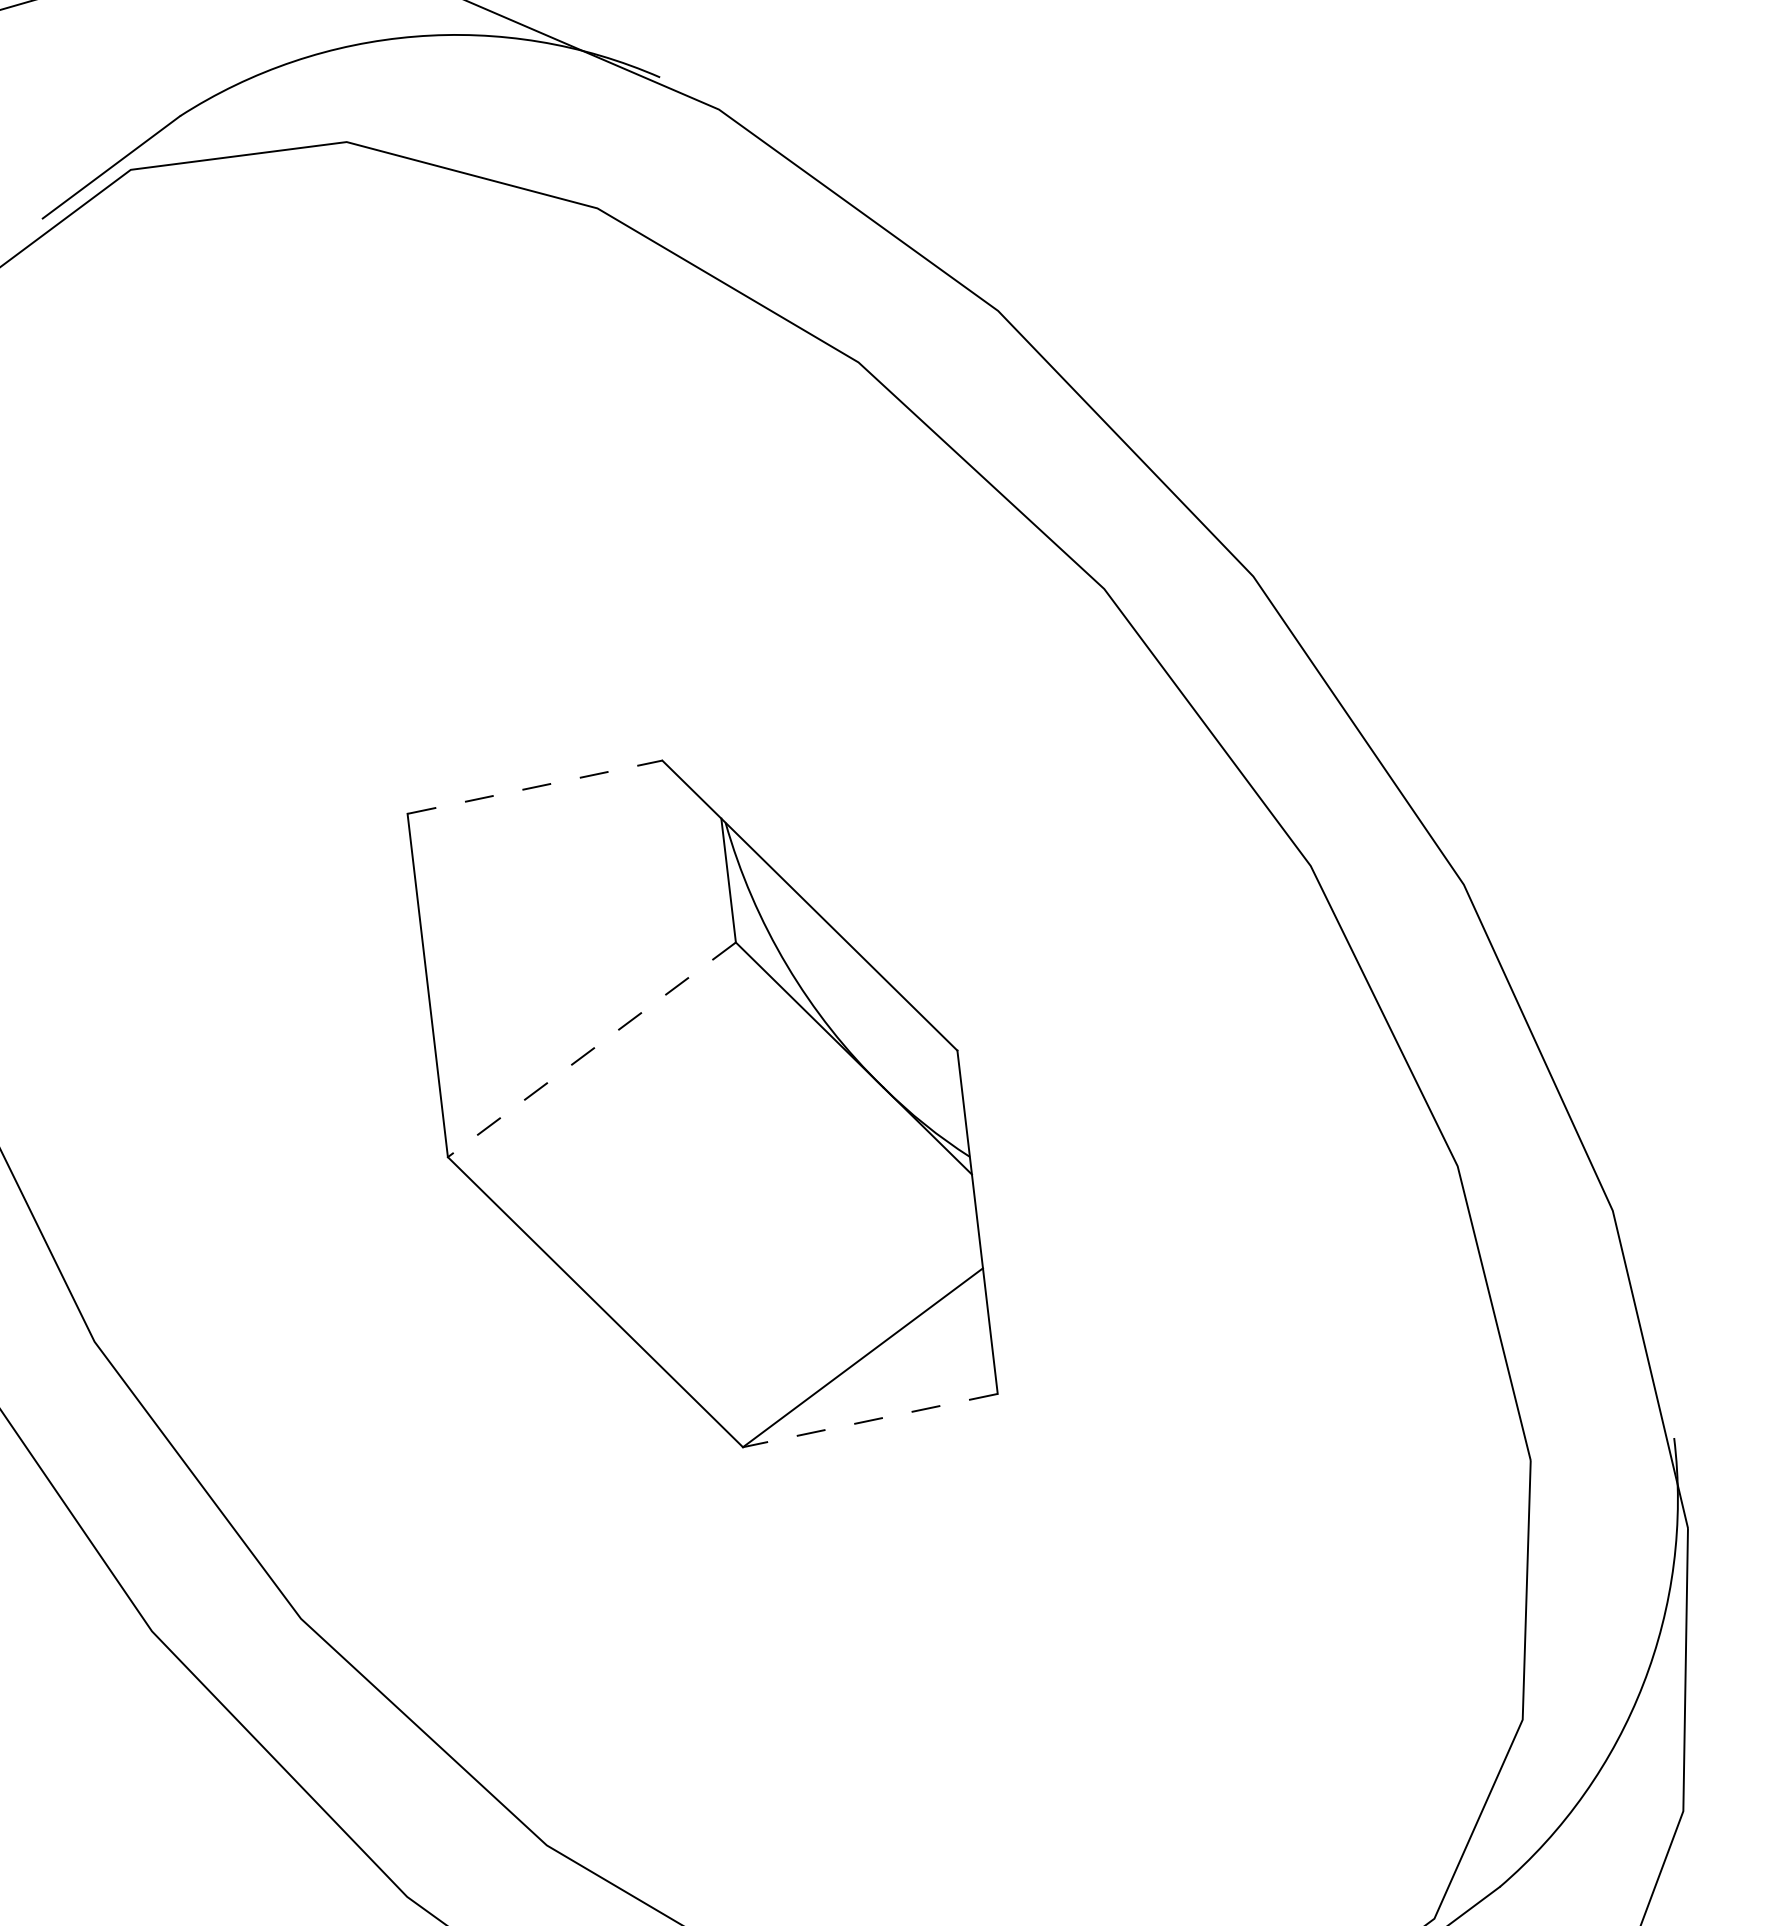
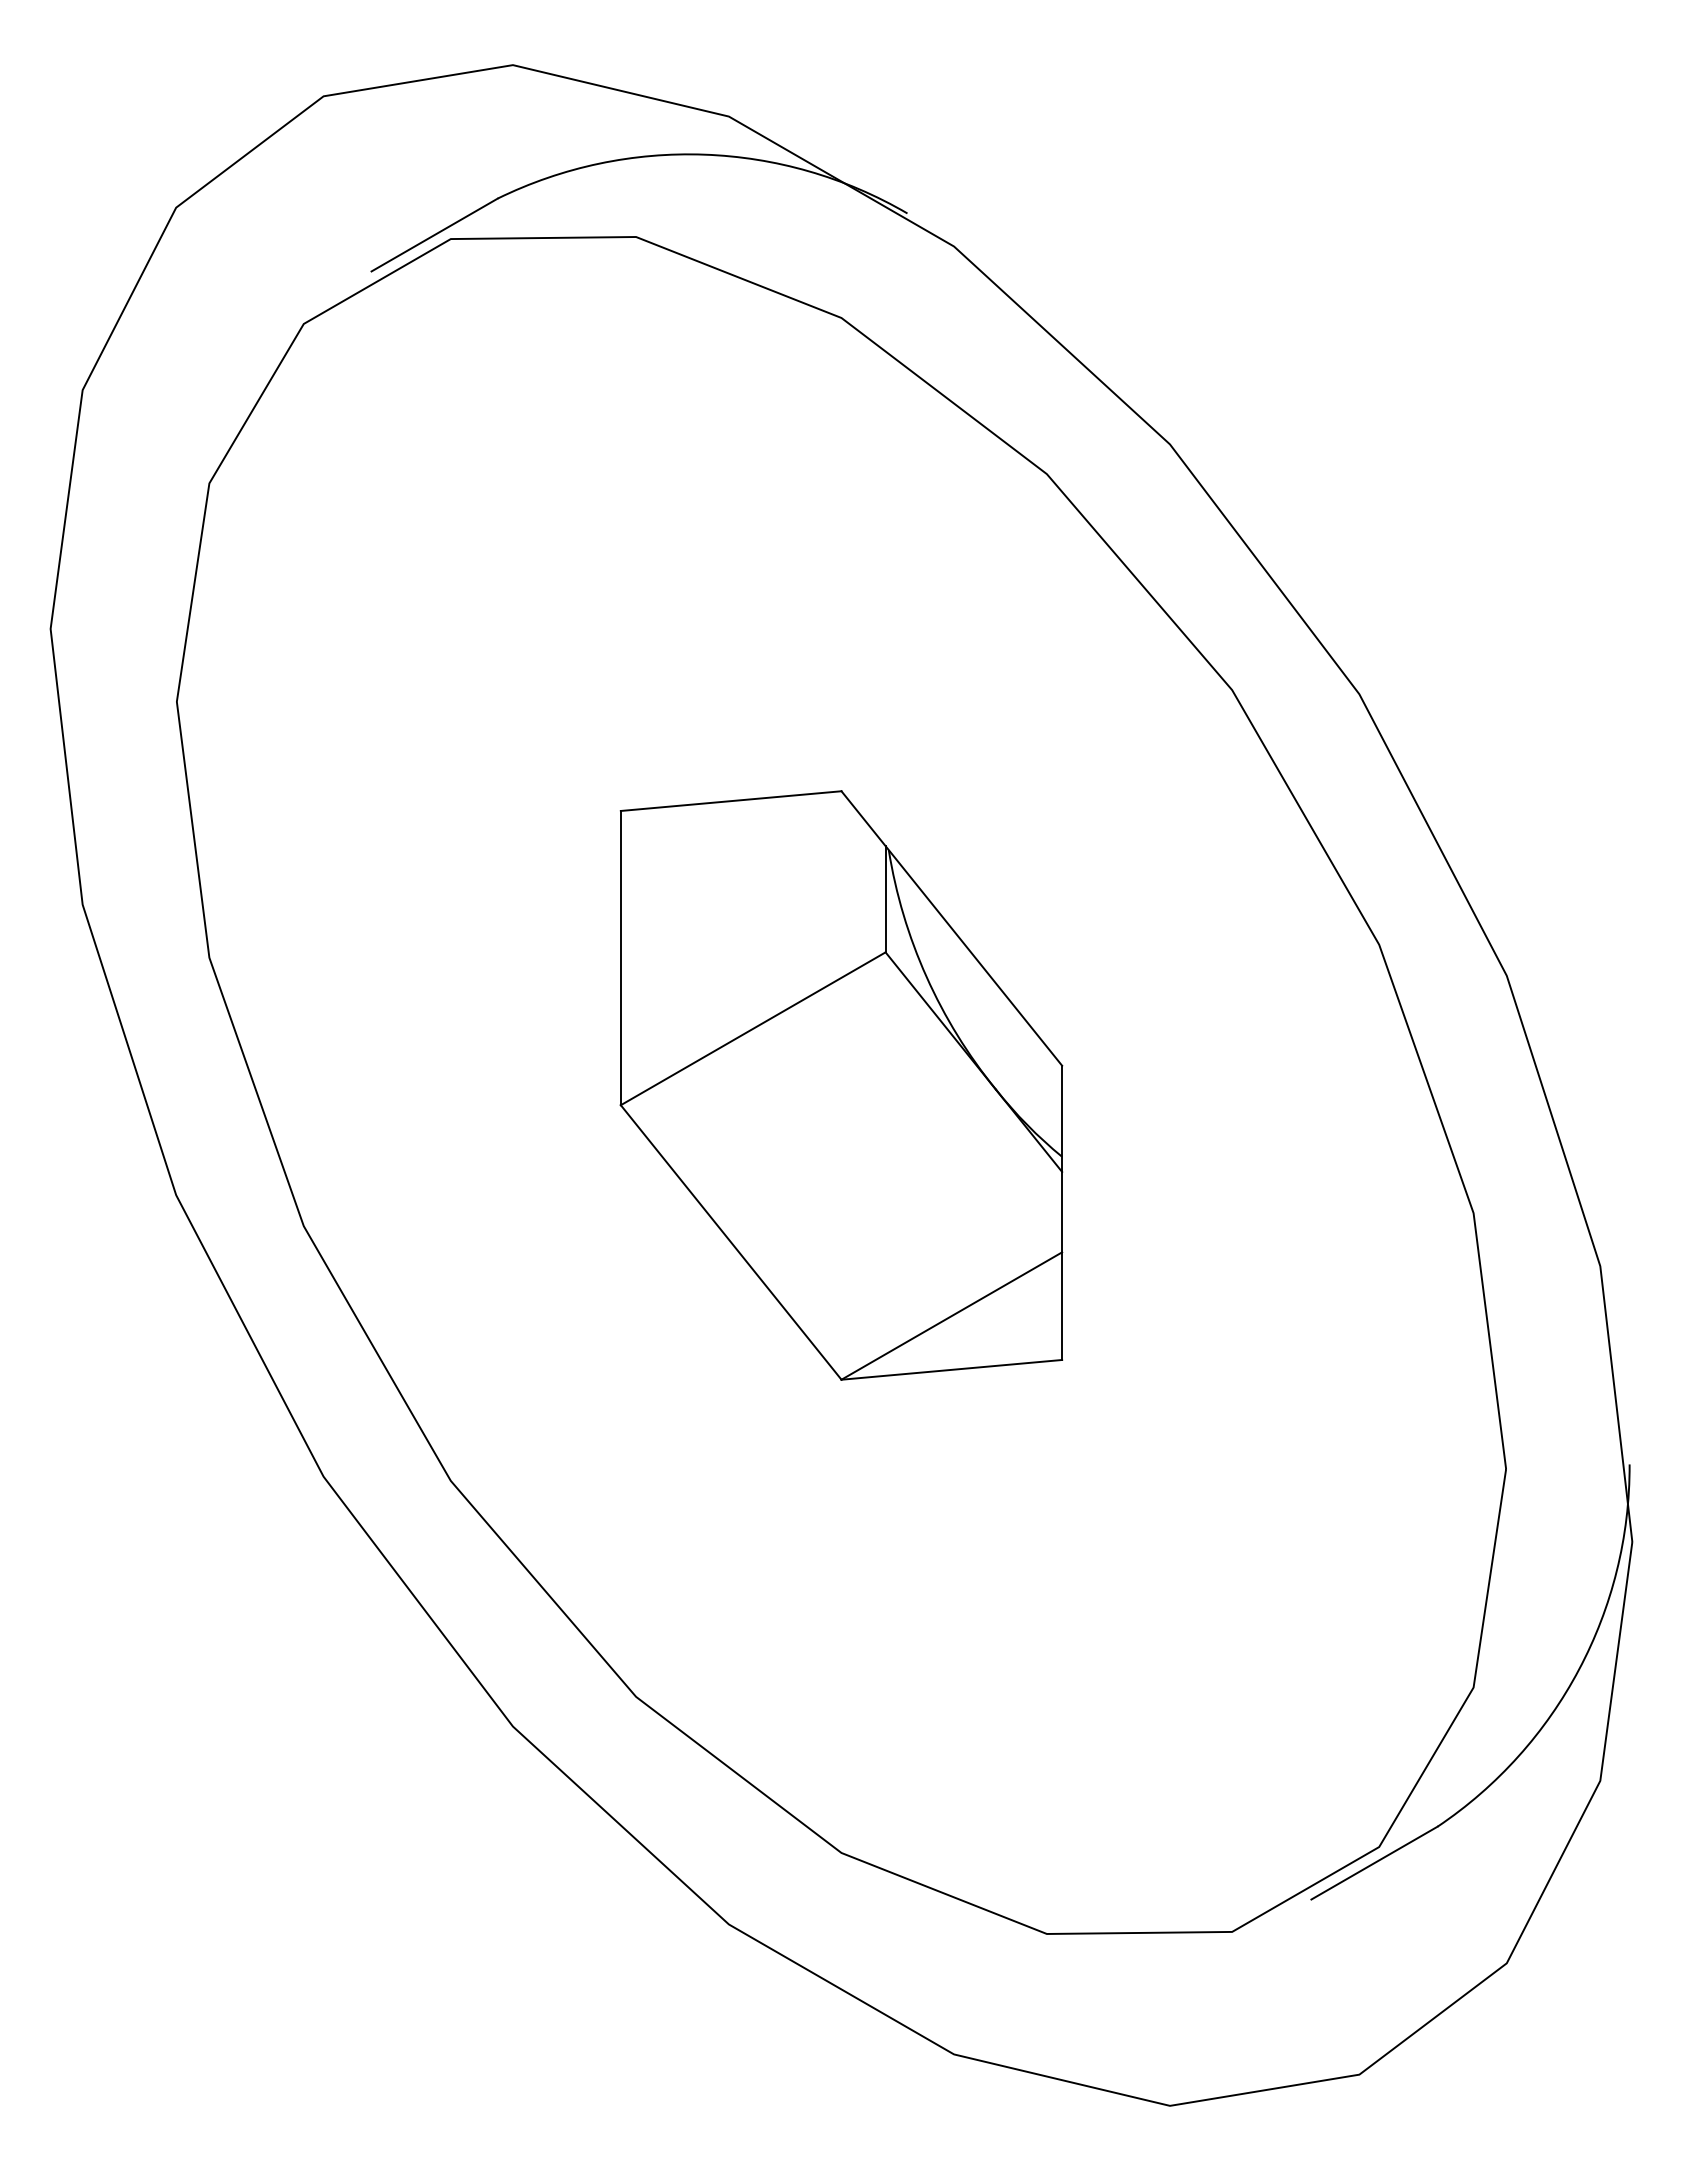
line: (535, 787) -> (731, 801), dashed -> solid
line: (592, 1049) -> (753, 1028), dashed -> solid
line: (869, 1420) -> (951, 1369), dashed -> solid

